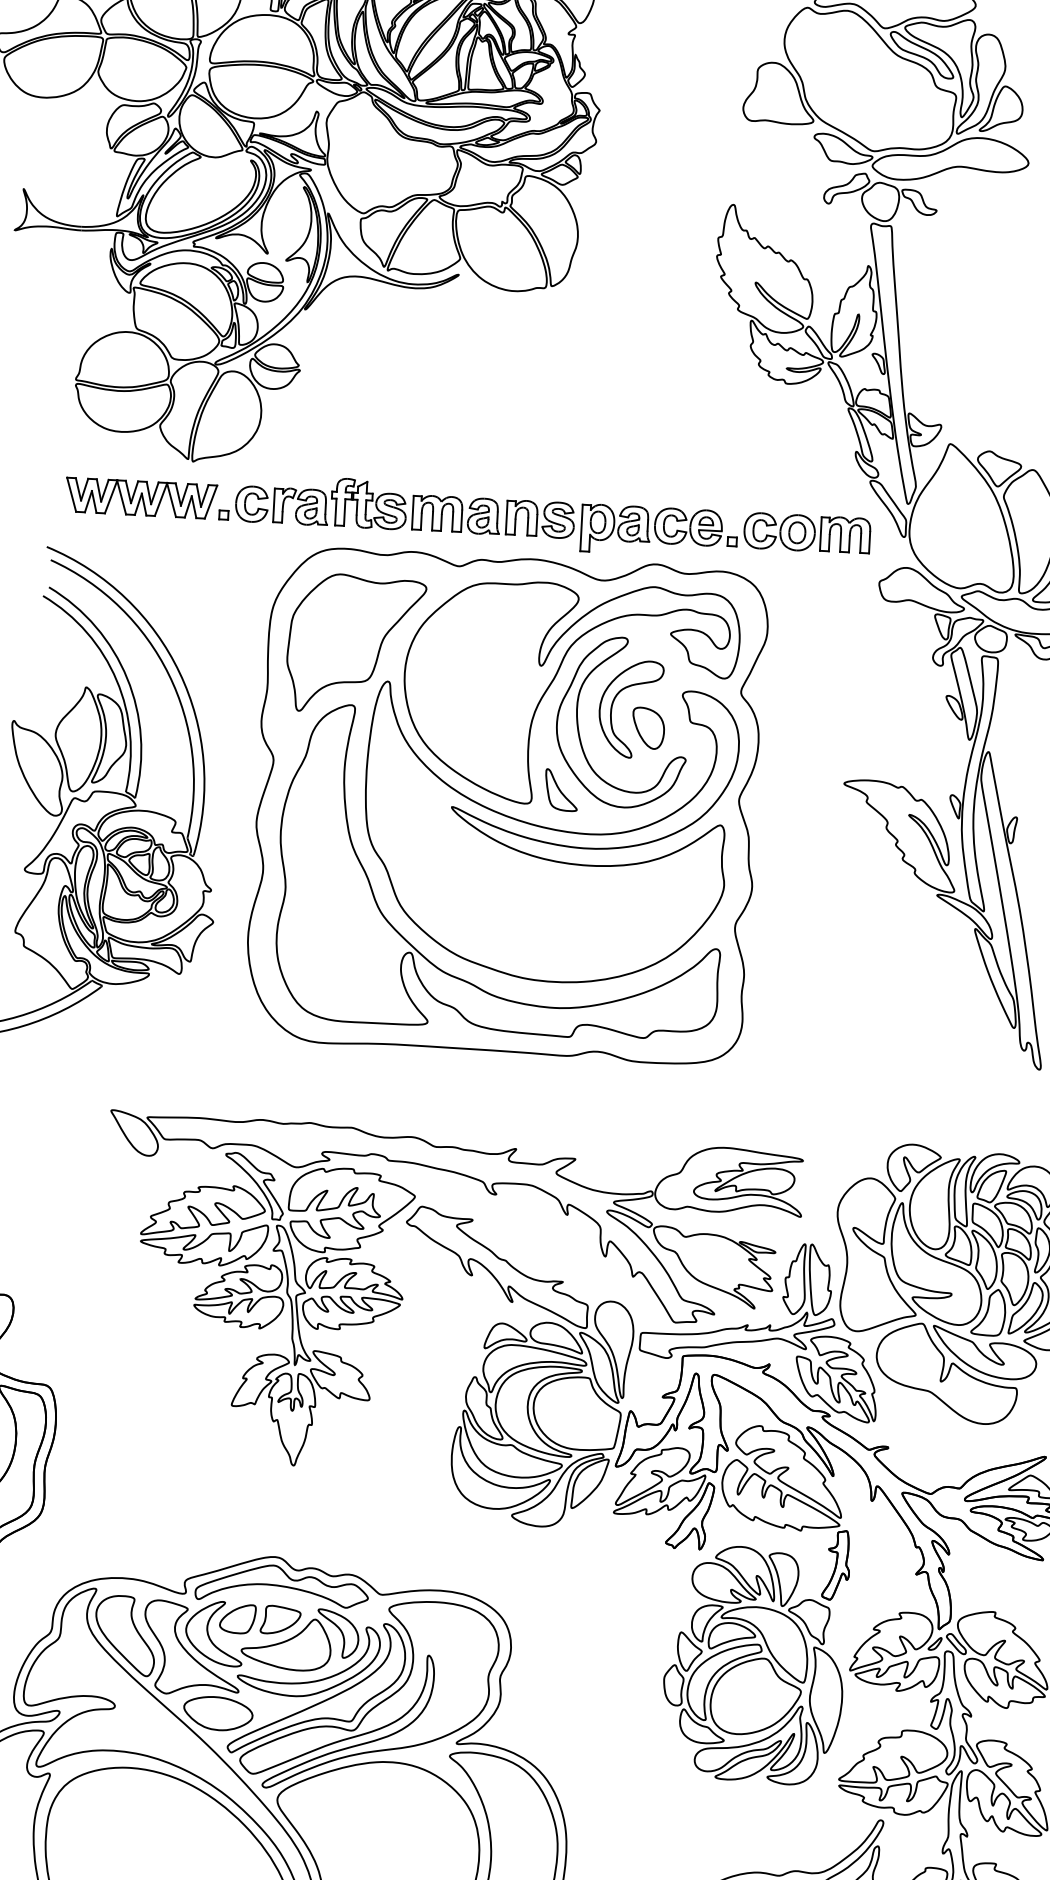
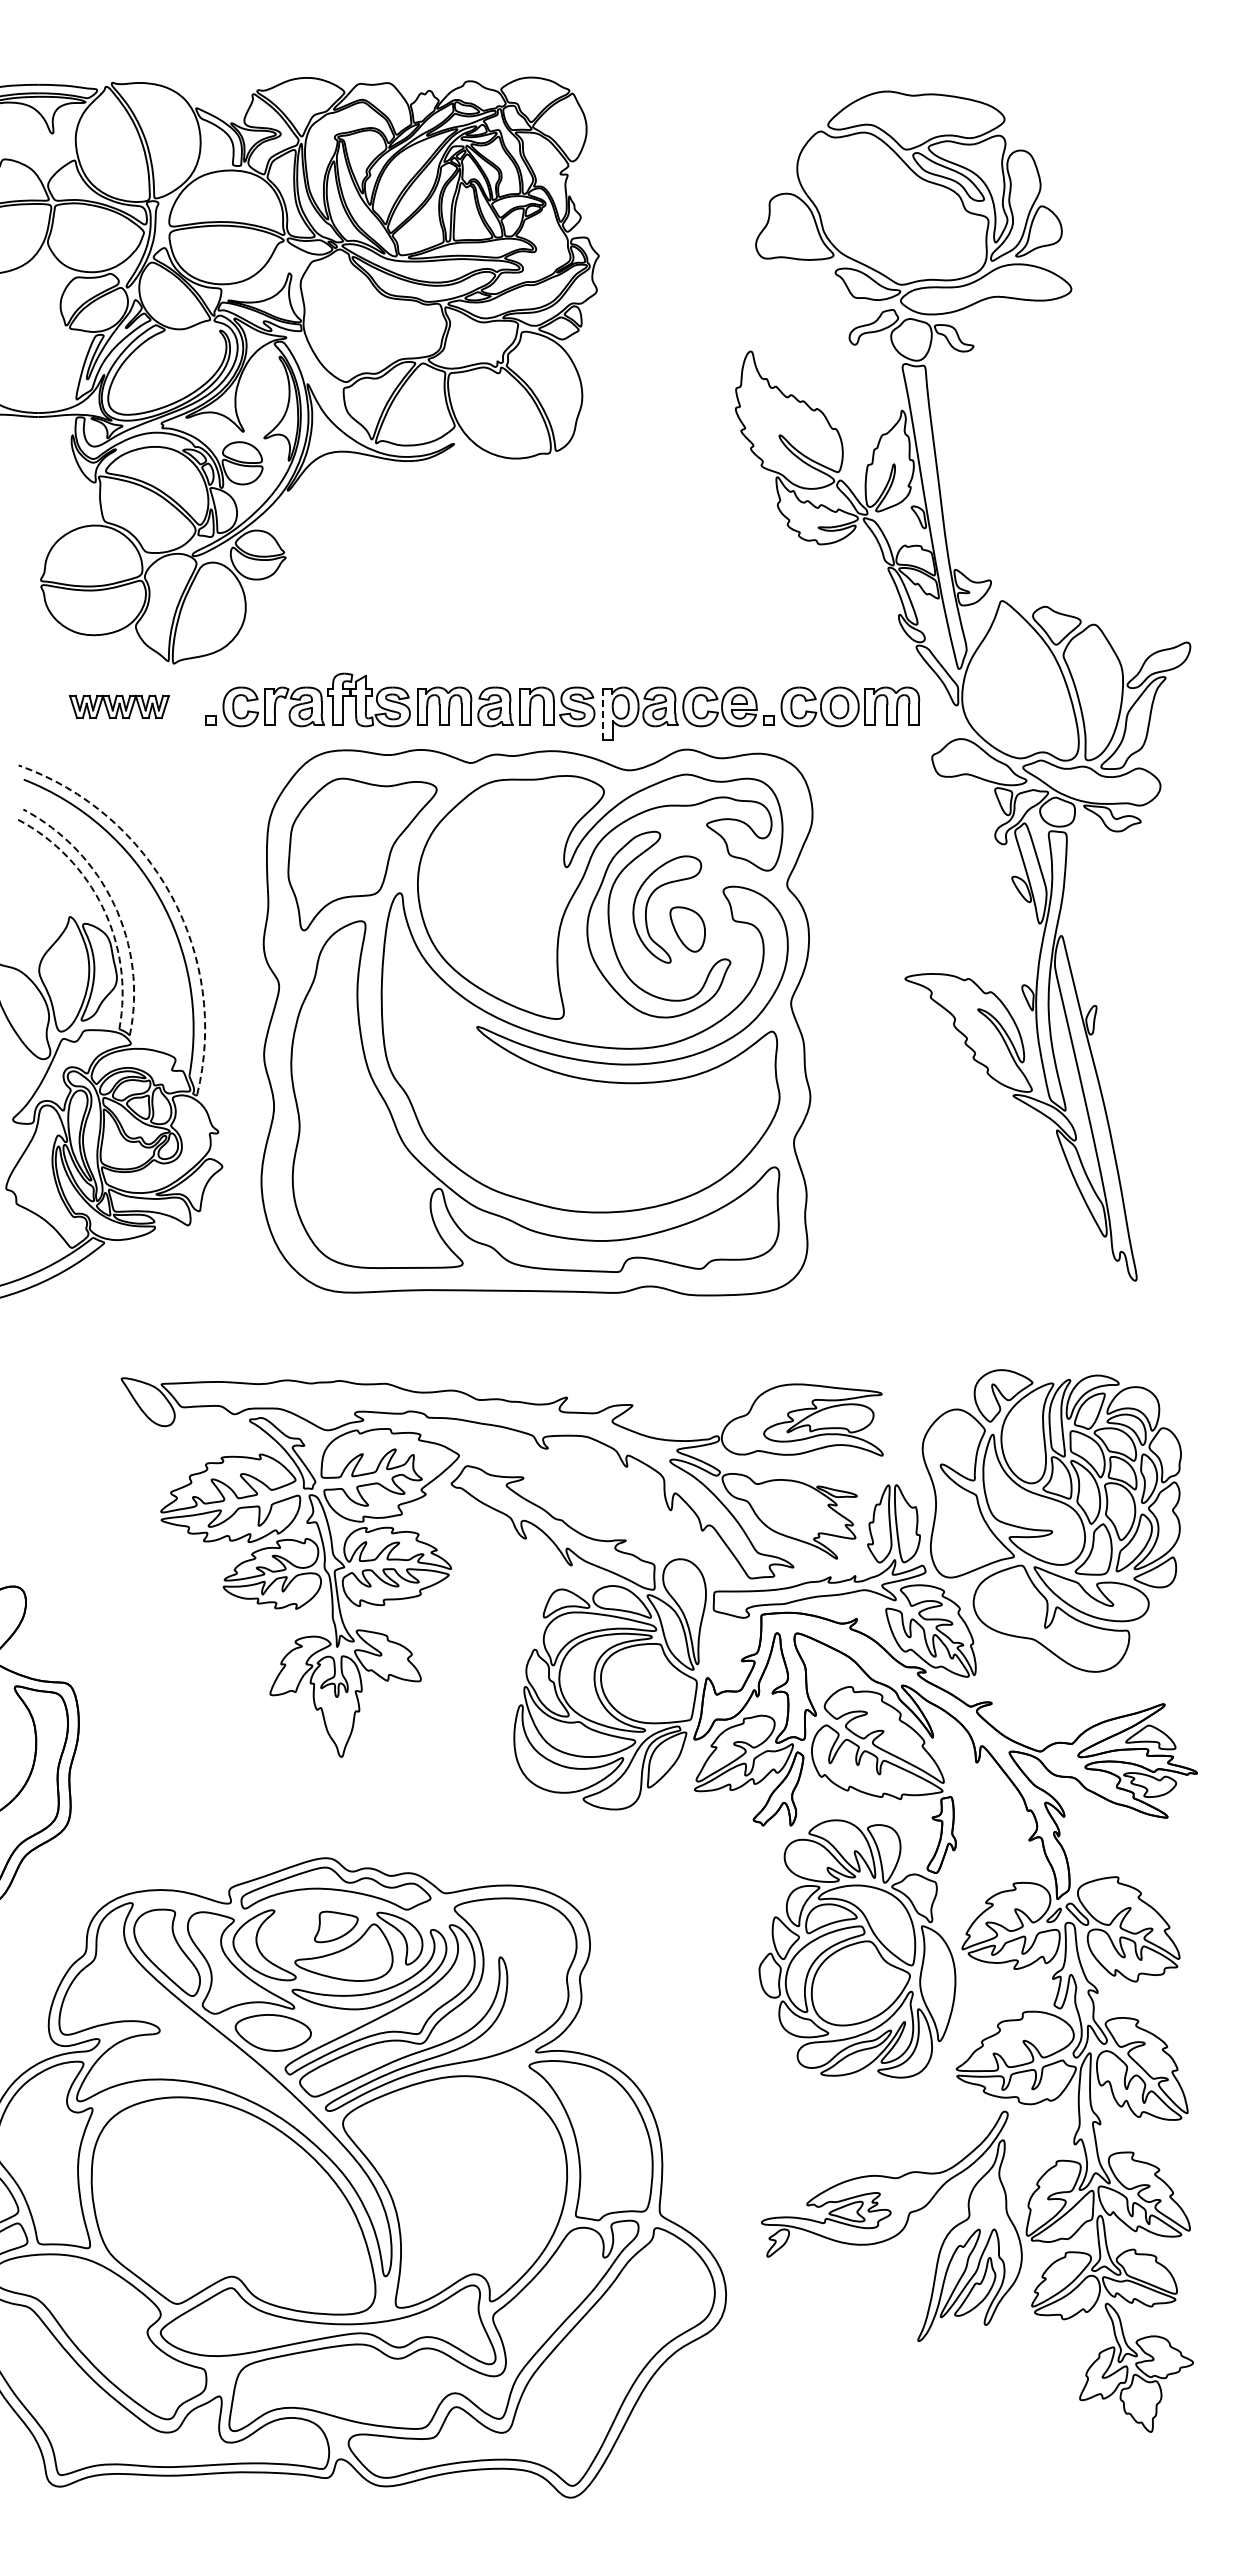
part: (141, 498) -> (119, 706), size x0.6
line: (581, 528) -> (603, 714), solid -> dashed
arc: (179, 672) -> (171, 895), solid -> dashed
arc: (127, 678) -> (114, 904), solid -> dashed
arc: (116, 680) -> (102, 907), solid -> dashed
part: (560, 790) -> (595, 1002), removed
part: (238, 1618) -> (289, 1927), removed

